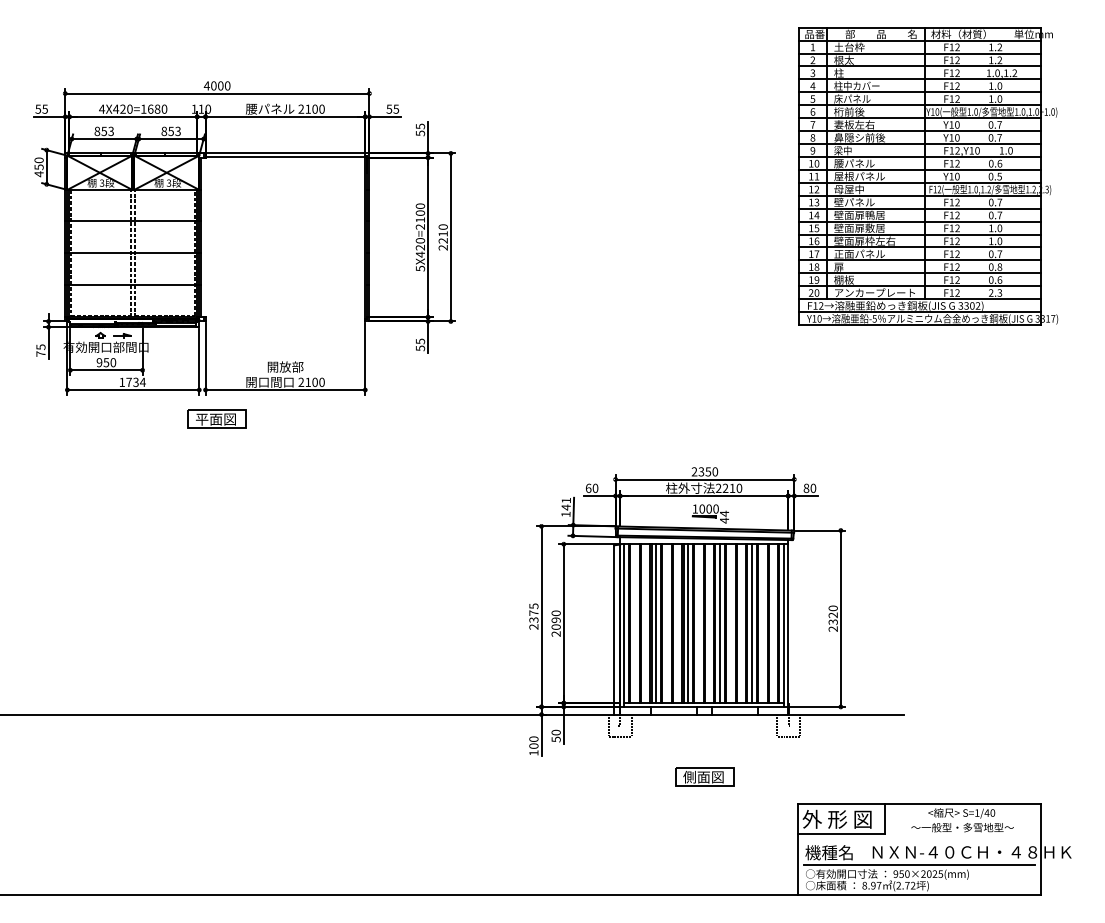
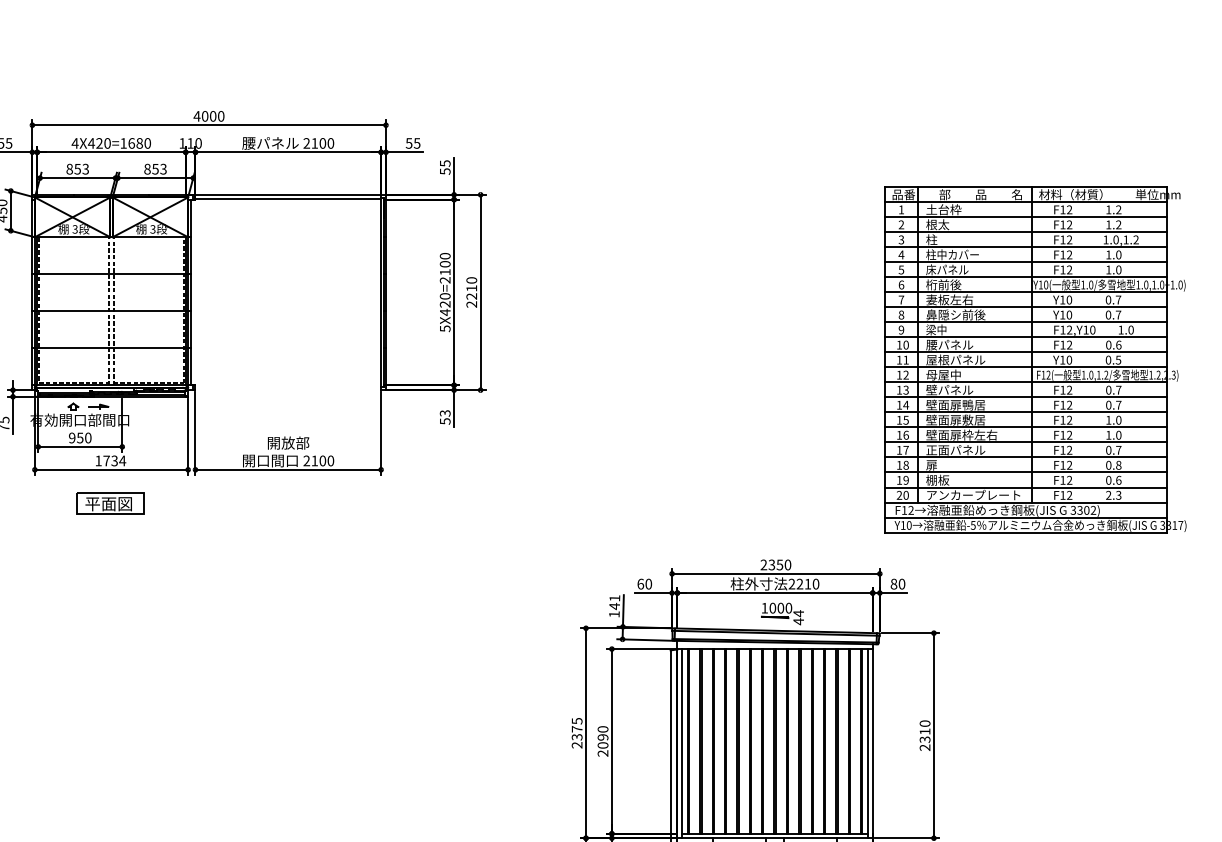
part: (928, 176) -> (1035, 359), moved
text: (419, 340) -> (444, 412), 55 -> 53
part: (216, 418) -> (109, 502), moved
text: (832, 615) -> (924, 731), 2320 -> 2310
line: (656, 623) -> (719, 741), removed
line: (688, 623) -> (756, 741), removed
line: (720, 623) -> (794, 741), removed
line: (752, 623) -> (831, 741), removed

